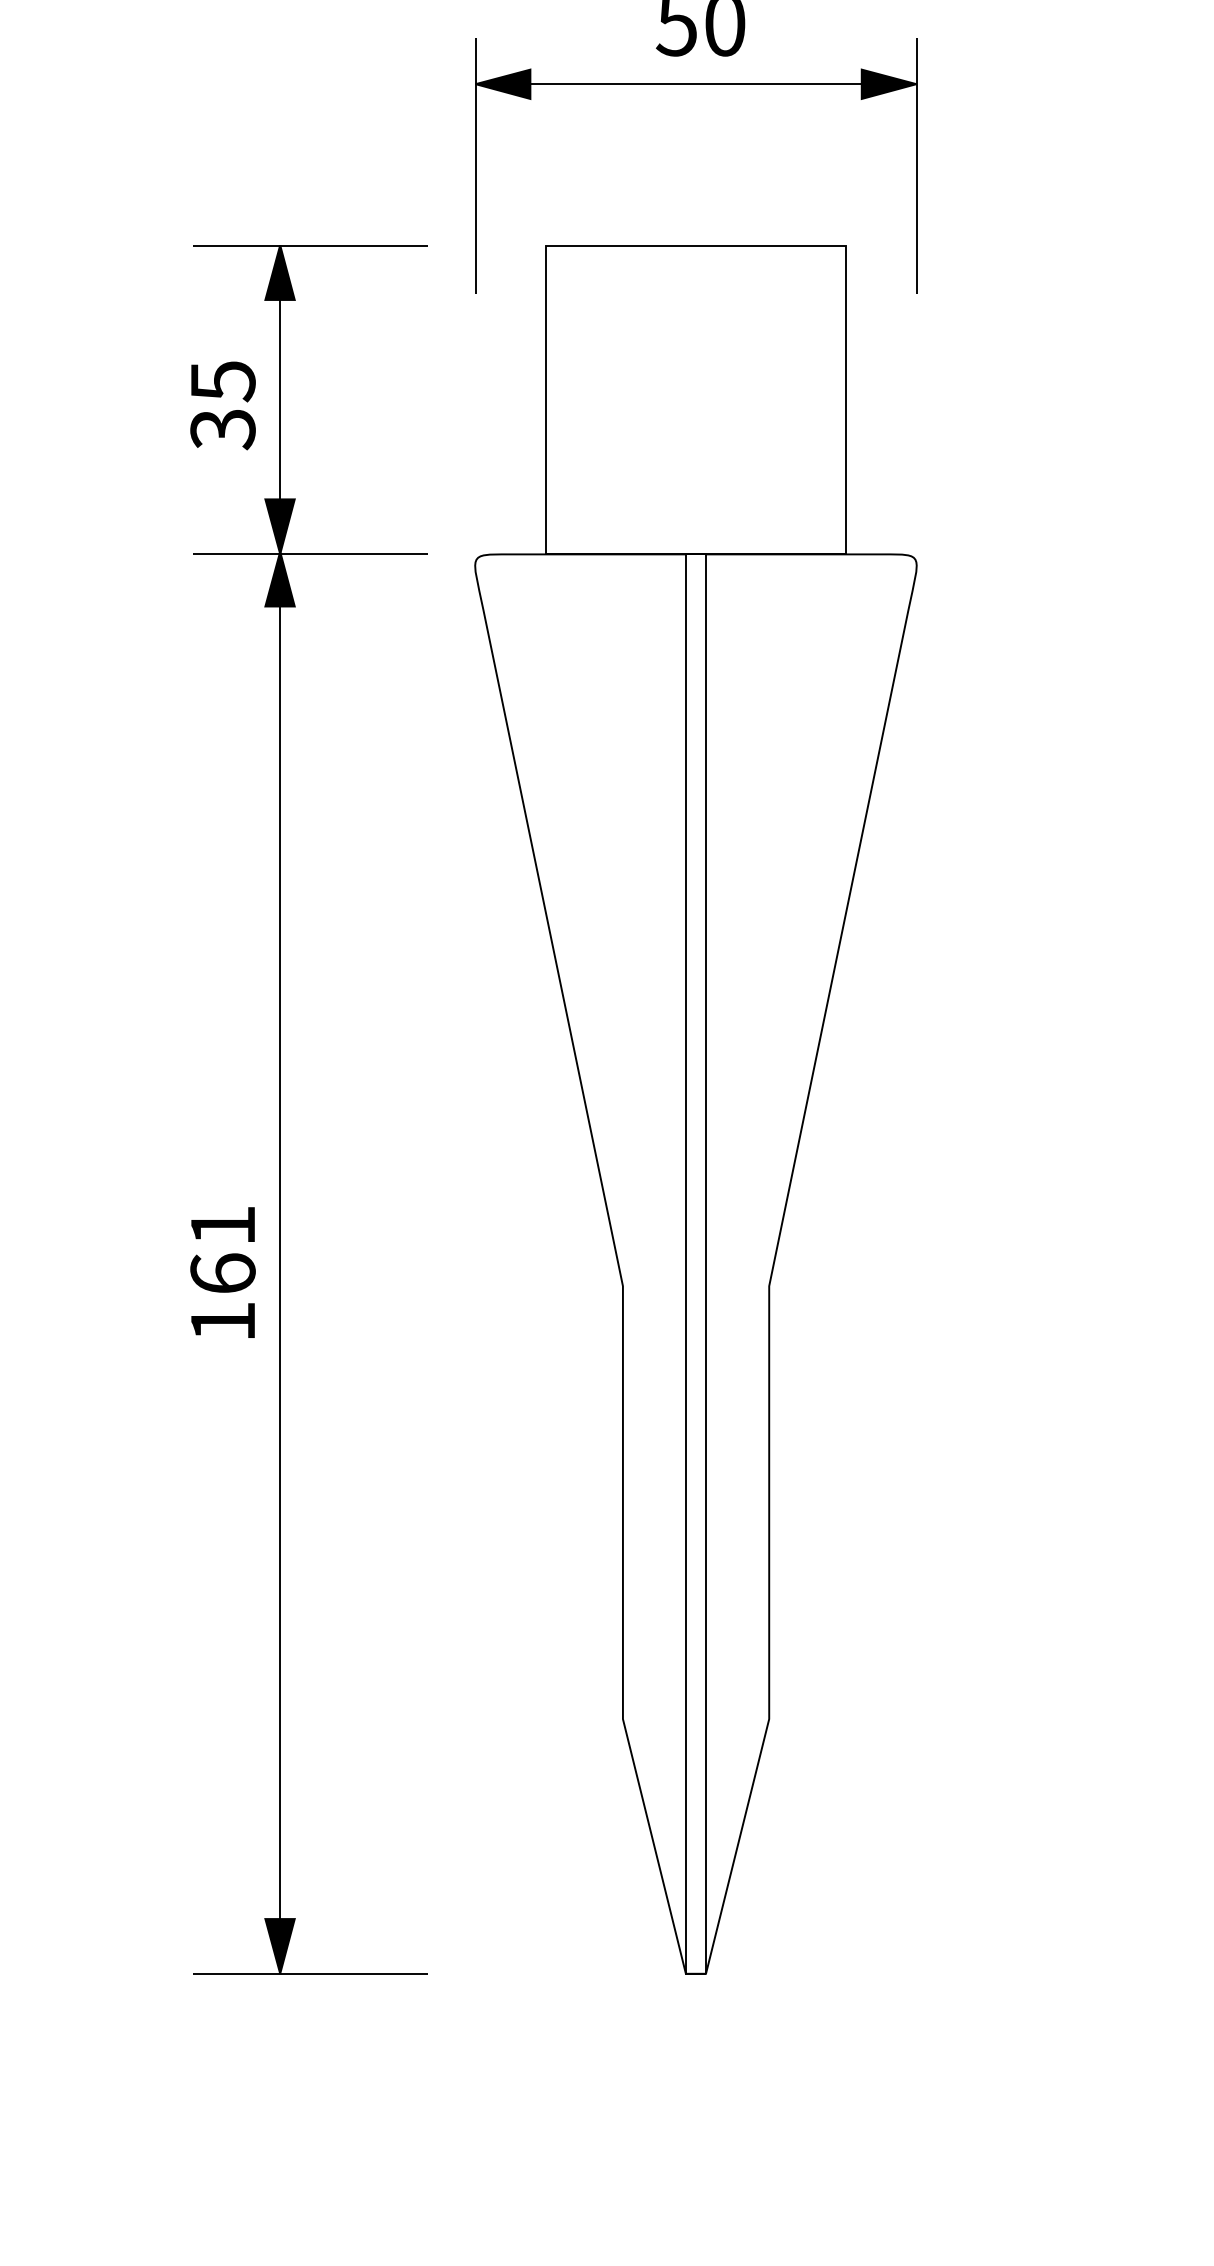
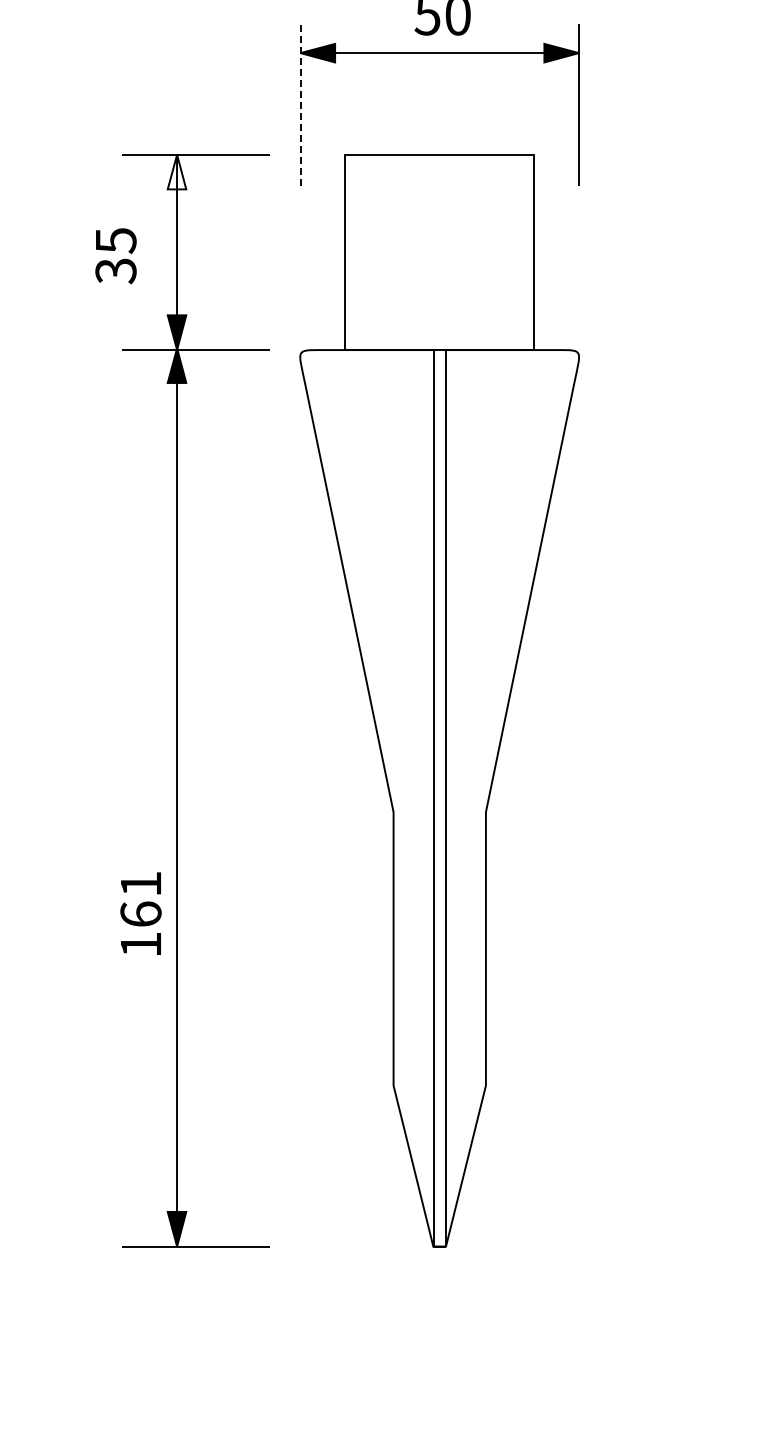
line: (475, 165) -> (300, 104), solid -> dashed
fill: (279, 271) -> (176, 171), removed
text: (222, 406) -> (115, 256), moved
text: (222, 1272) -> (140, 913), moved

